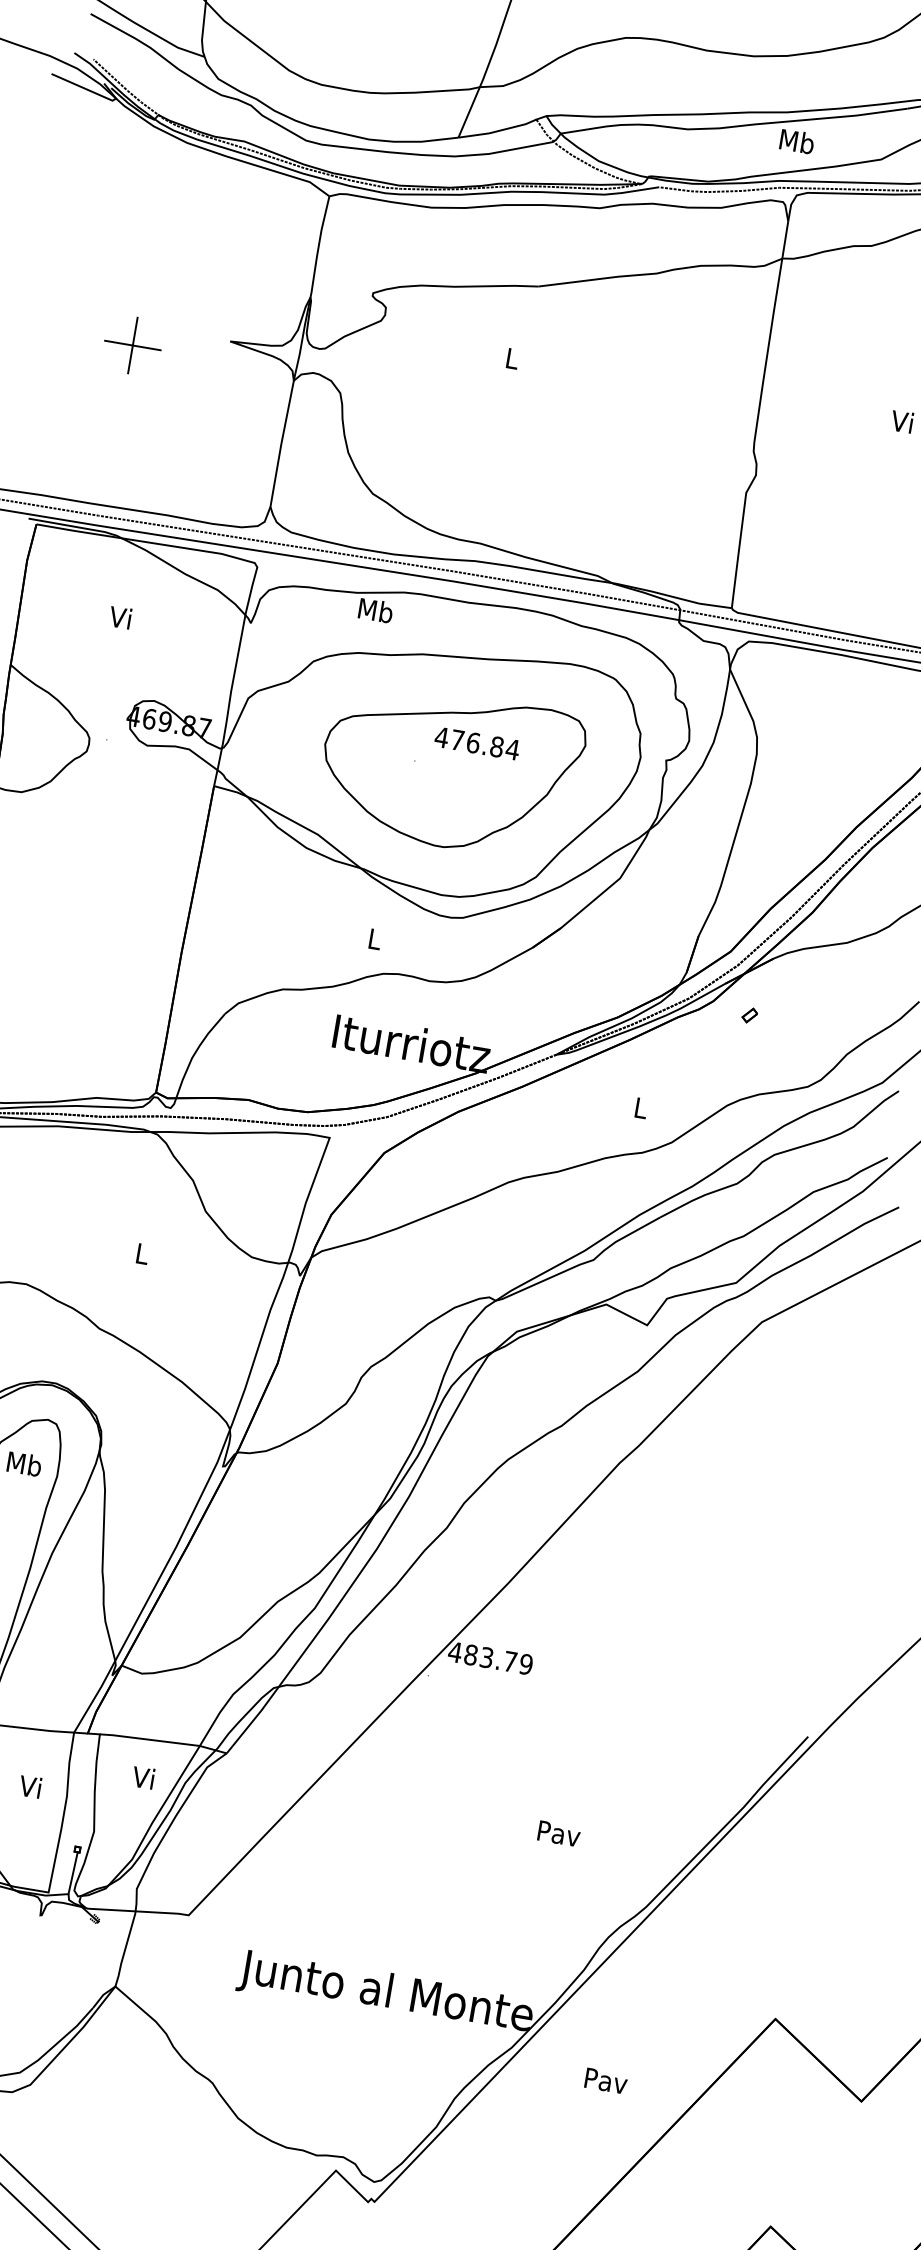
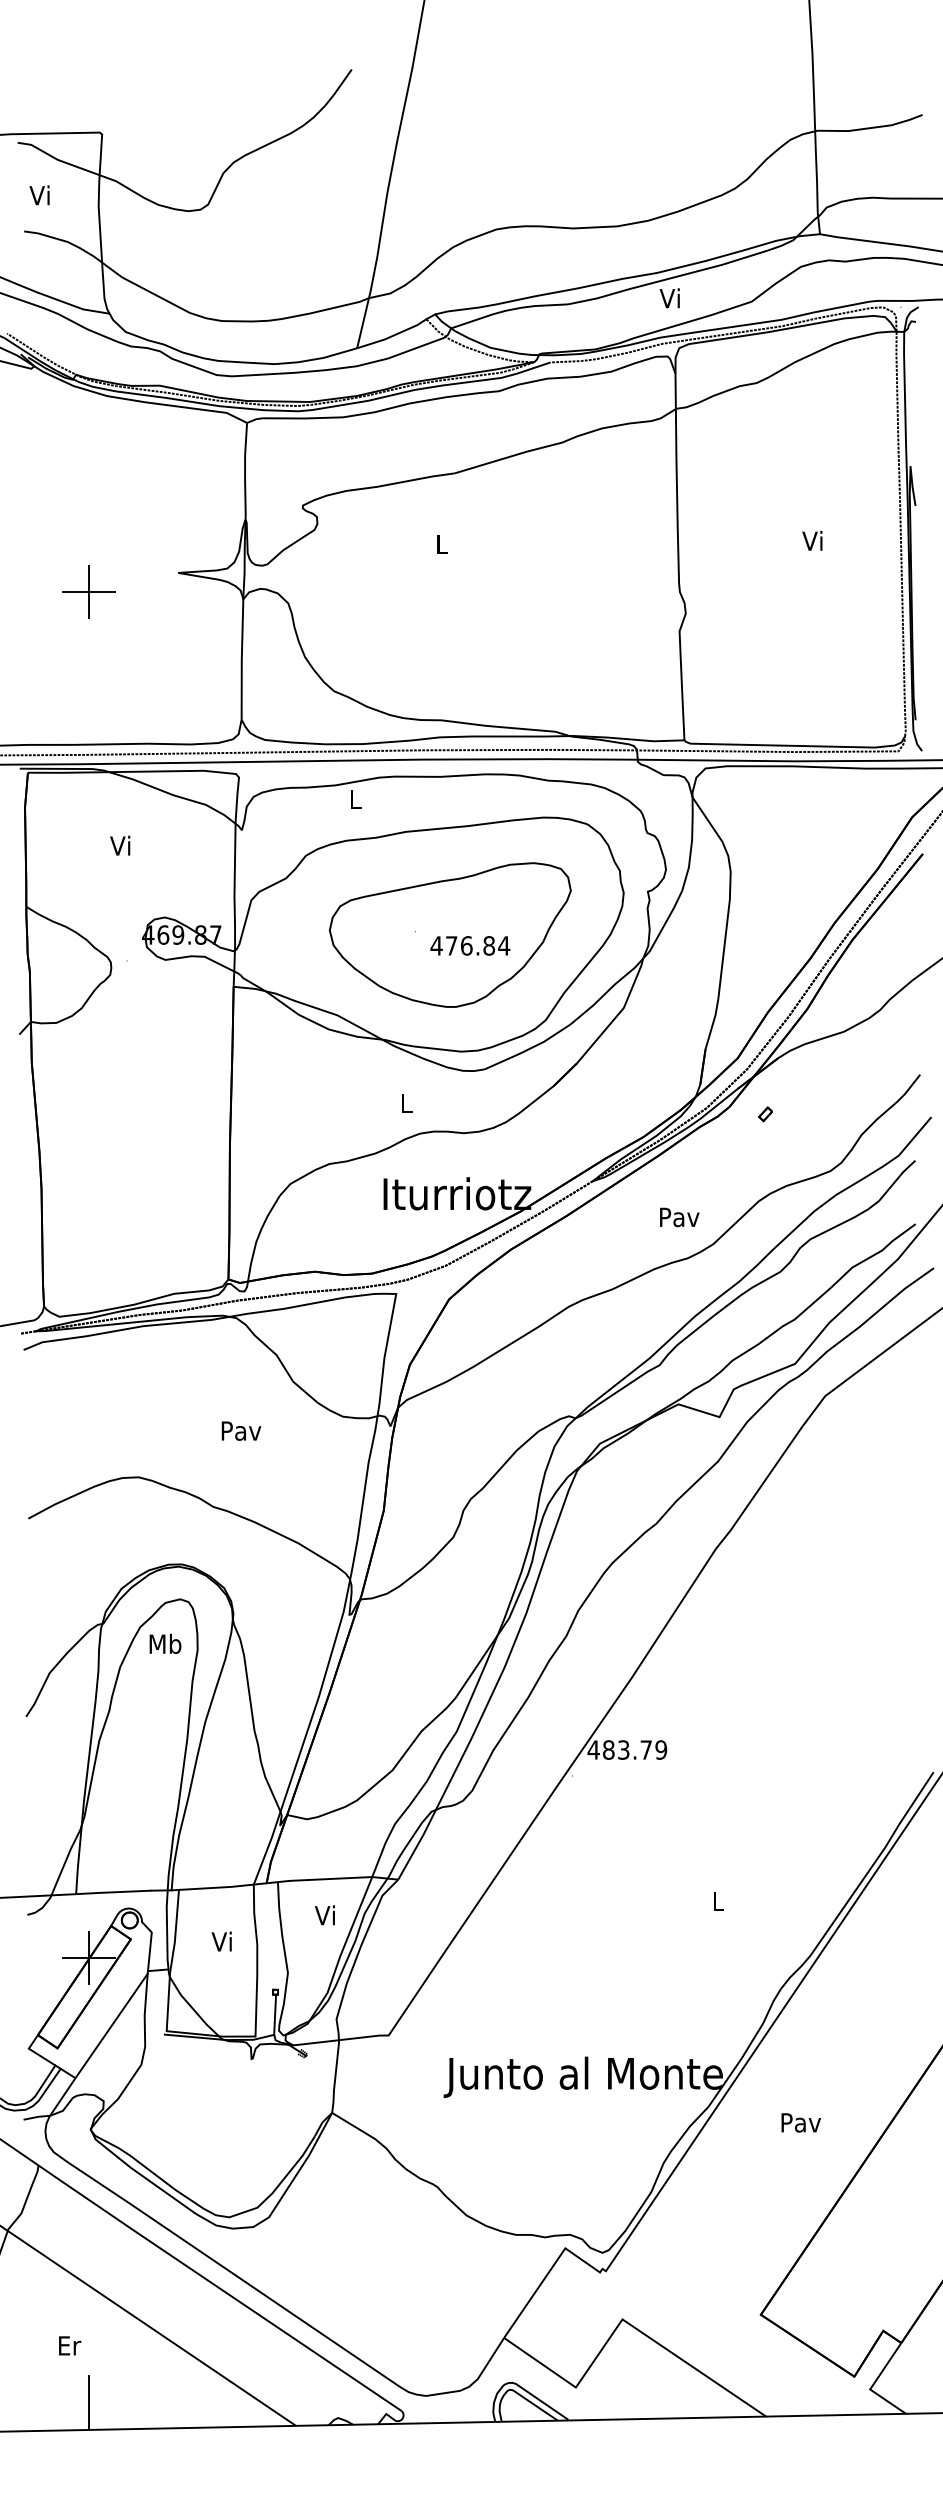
text: (796, 141) -> (670, 298), Mb -> Vi
text: (375, 610) -> (355, 798), Mb -> L
text: (477, 743) -> (470, 945), moved
text: (640, 1108) -> (679, 1217), L -> Pav
text: (142, 1253) -> (241, 1430), L -> Pav
text: (559, 1833) -> (718, 1901), Pav -> L

